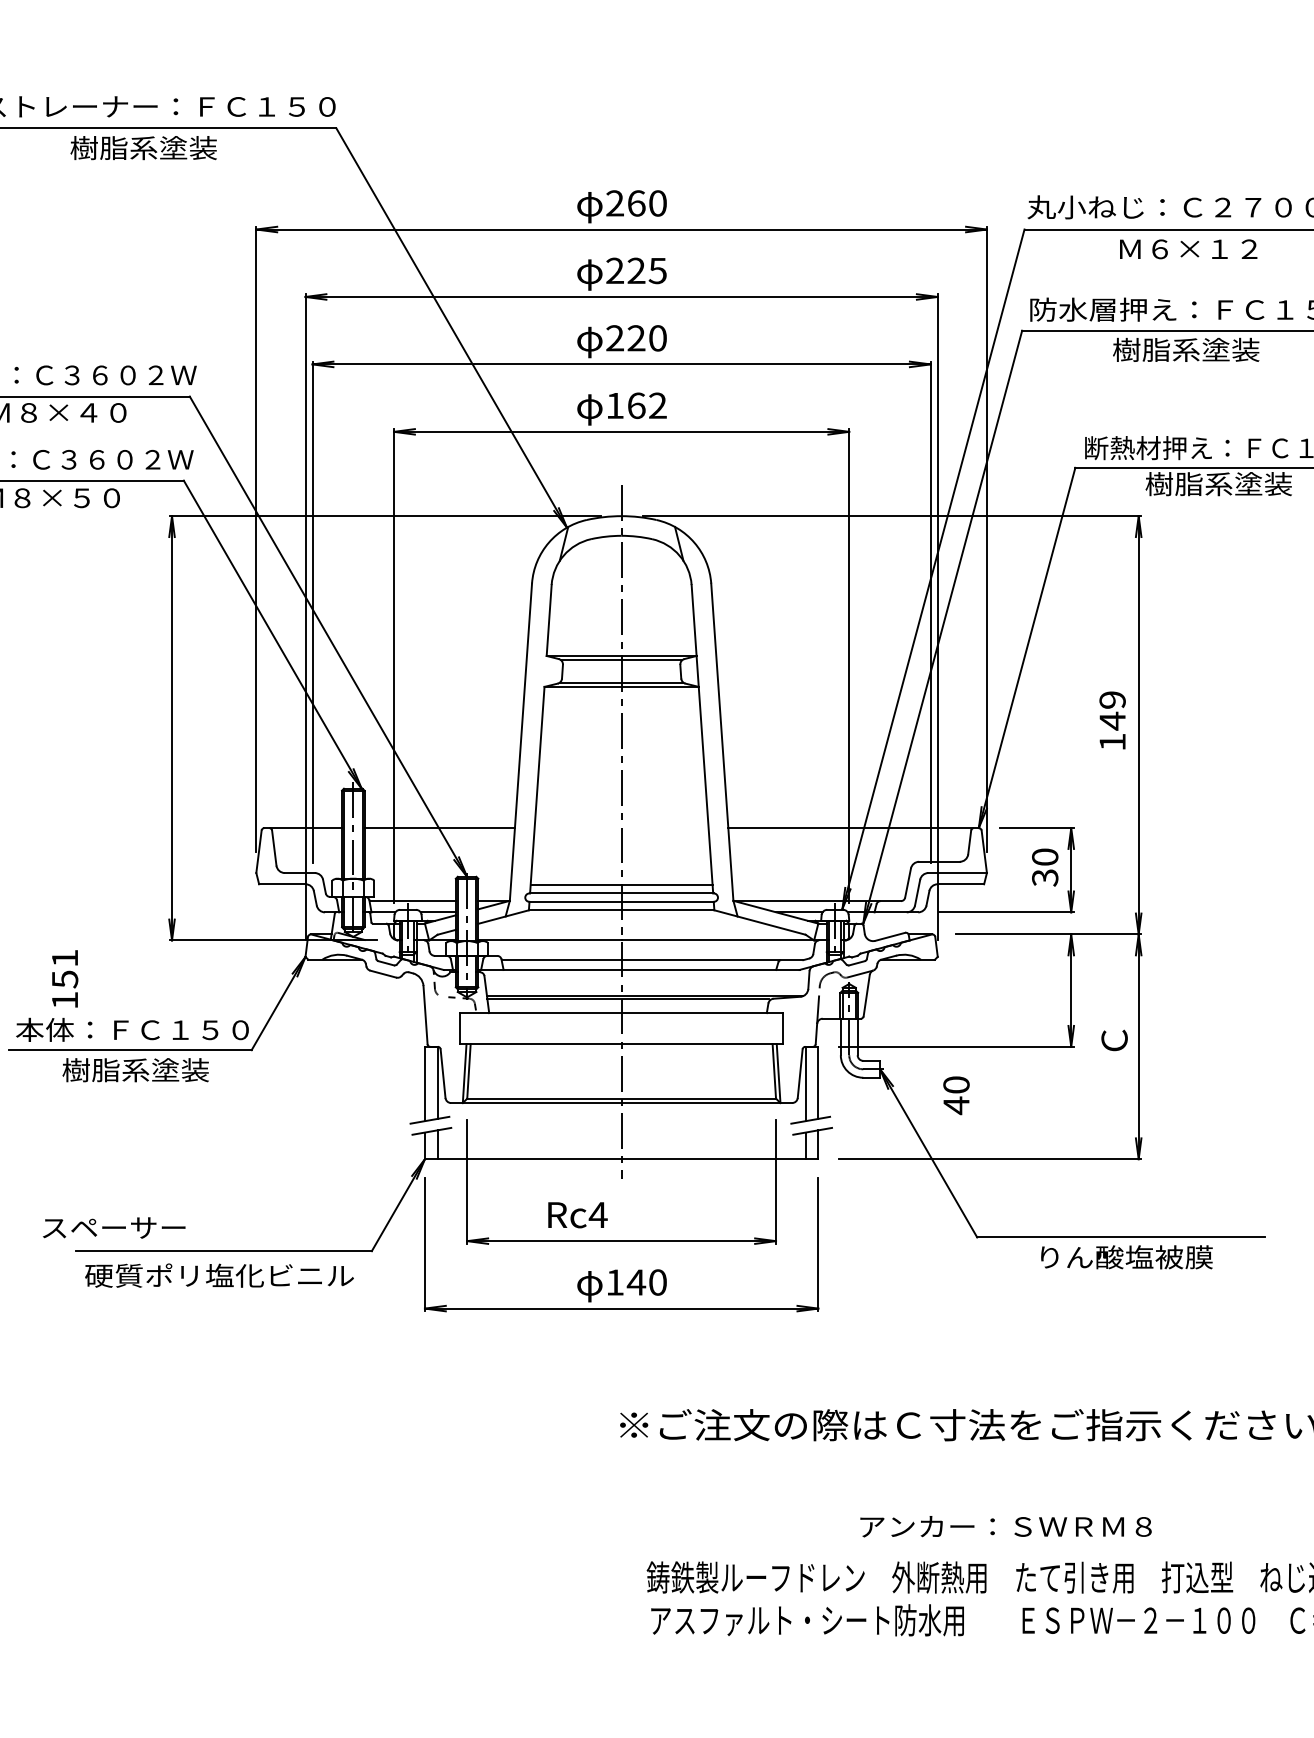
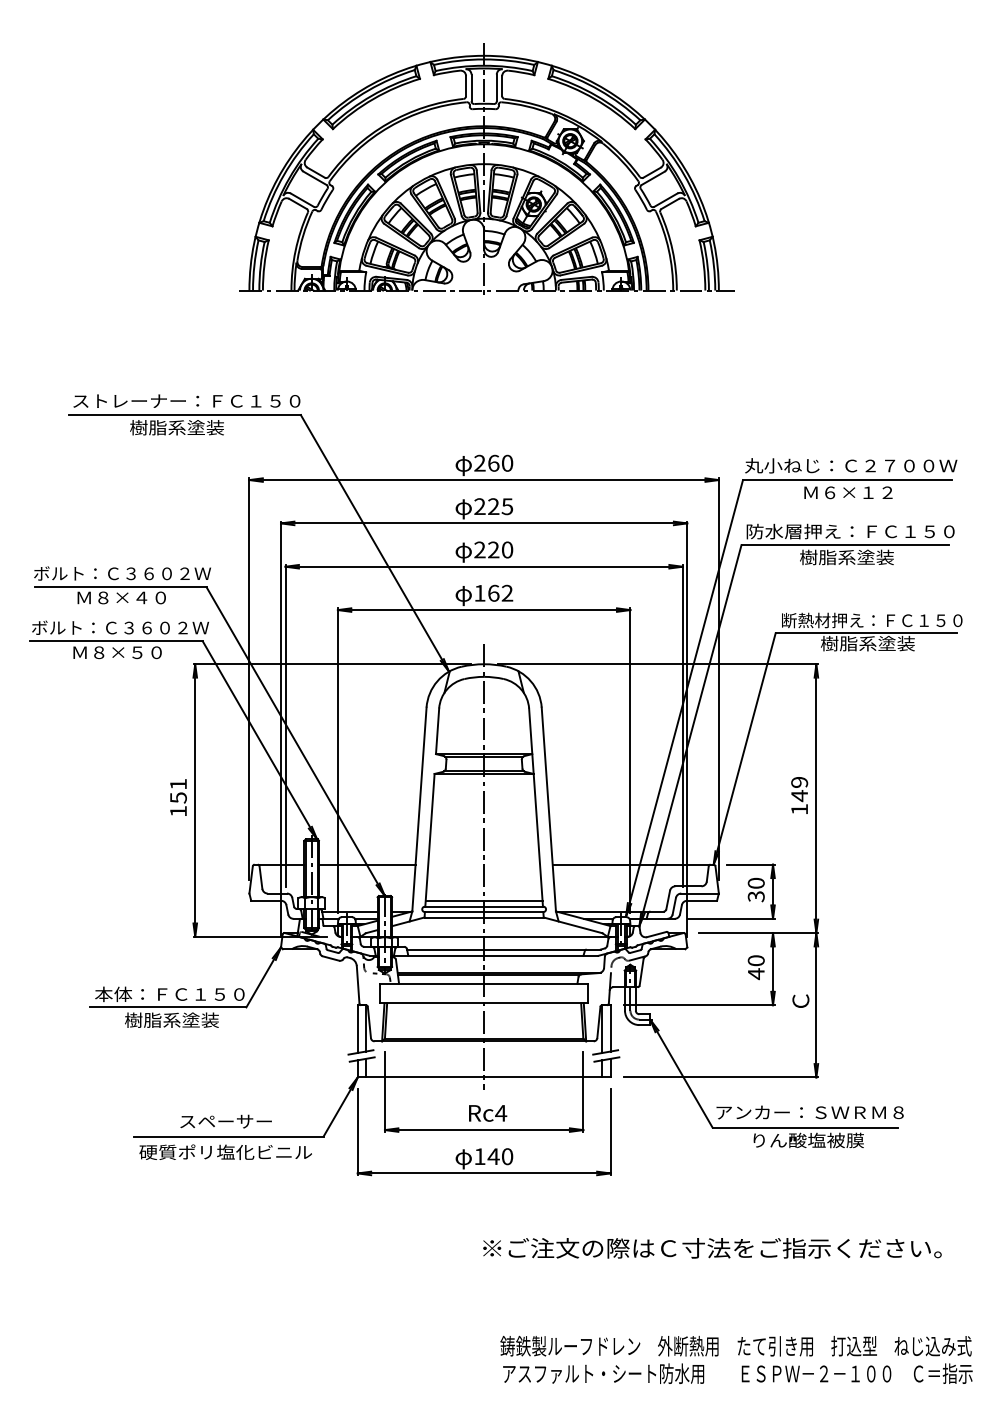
text: (65, 978) -> (178, 797), moved
text: (955, 1095) -> (755, 967), moved
text: (578, 1215) -> (488, 1113), moved
text: (113, 1227) -> (225, 1121), moved
text: (1005, 1526) -> (809, 1112), moved

